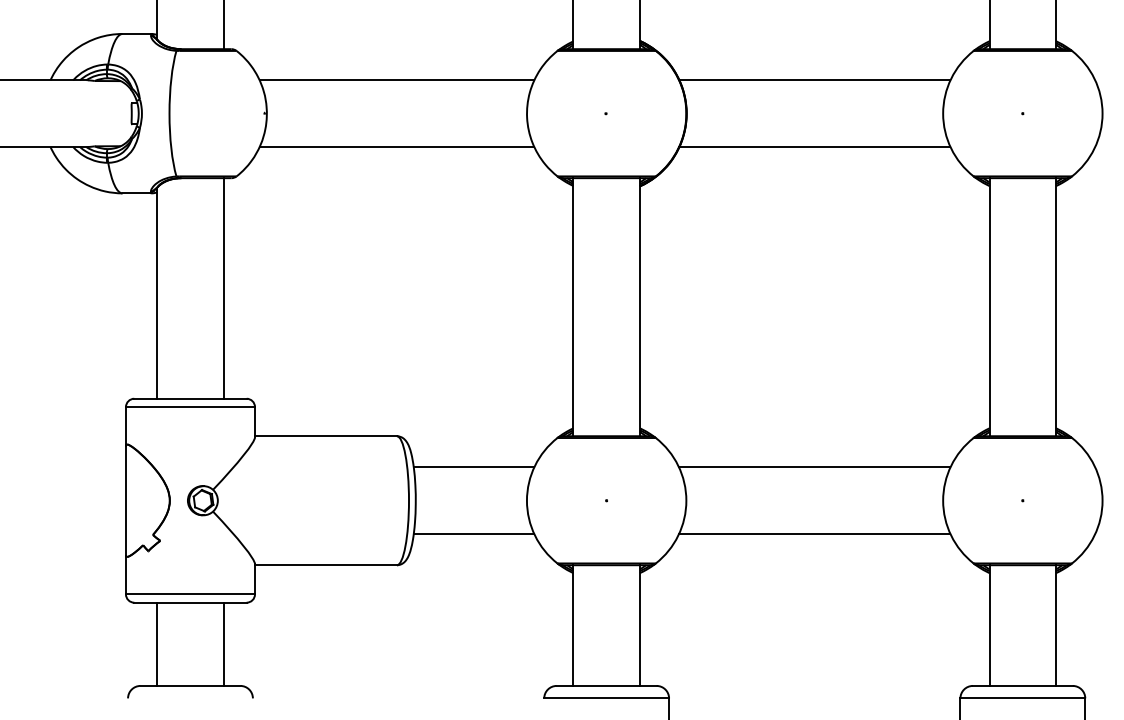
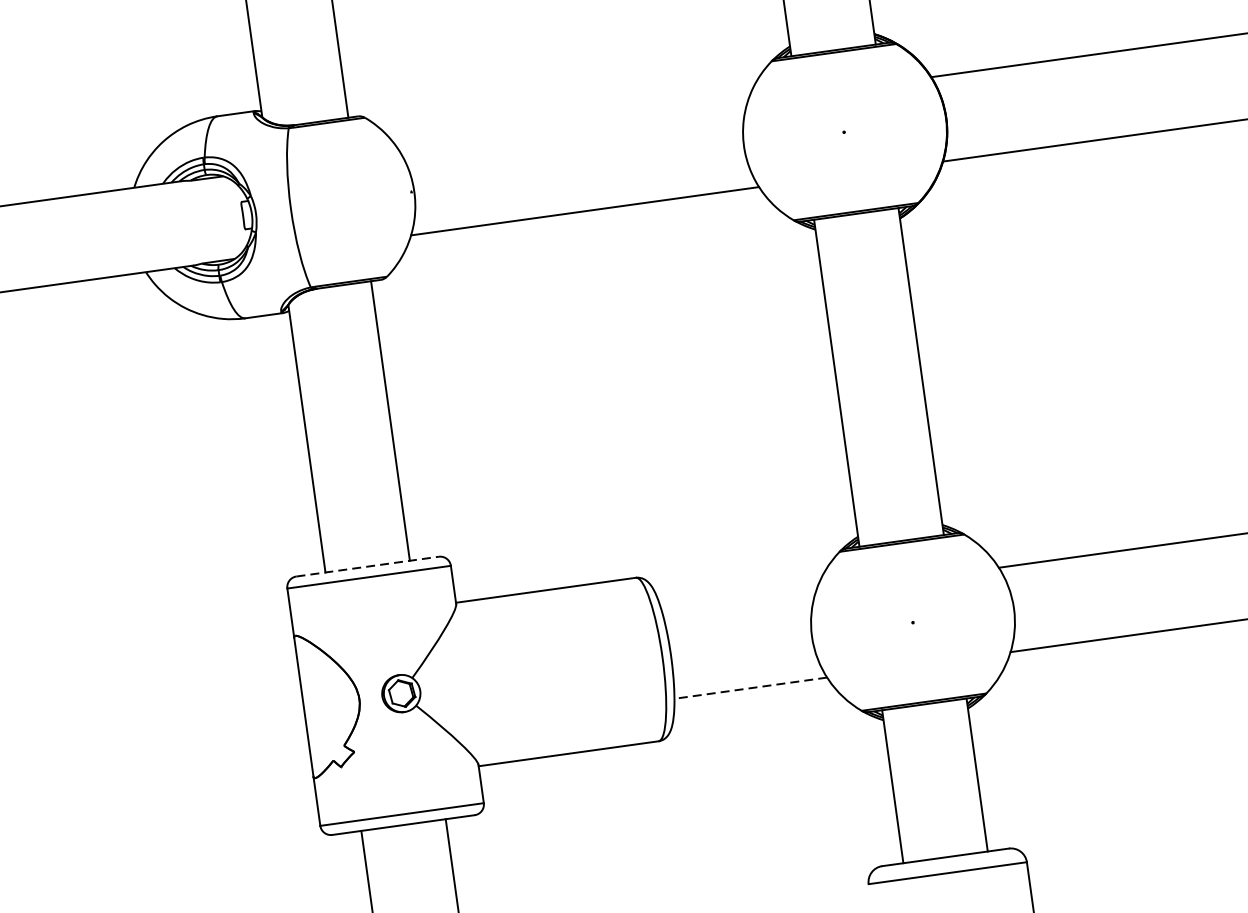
line: (396, 80) -> (572, 127), removed
line: (190, 398) -> (367, 566), solid -> dashed
line: (473, 467) -> (738, 603), removed
line: (473, 534) -> (750, 688), solid -> dashed

